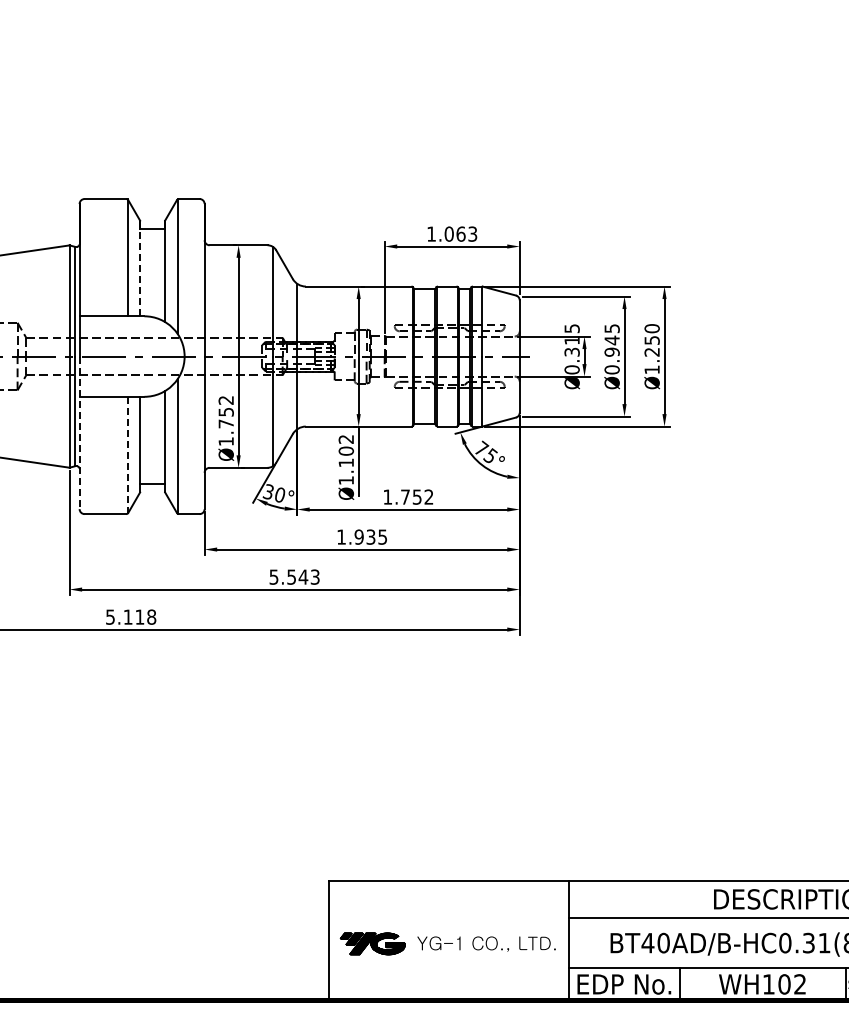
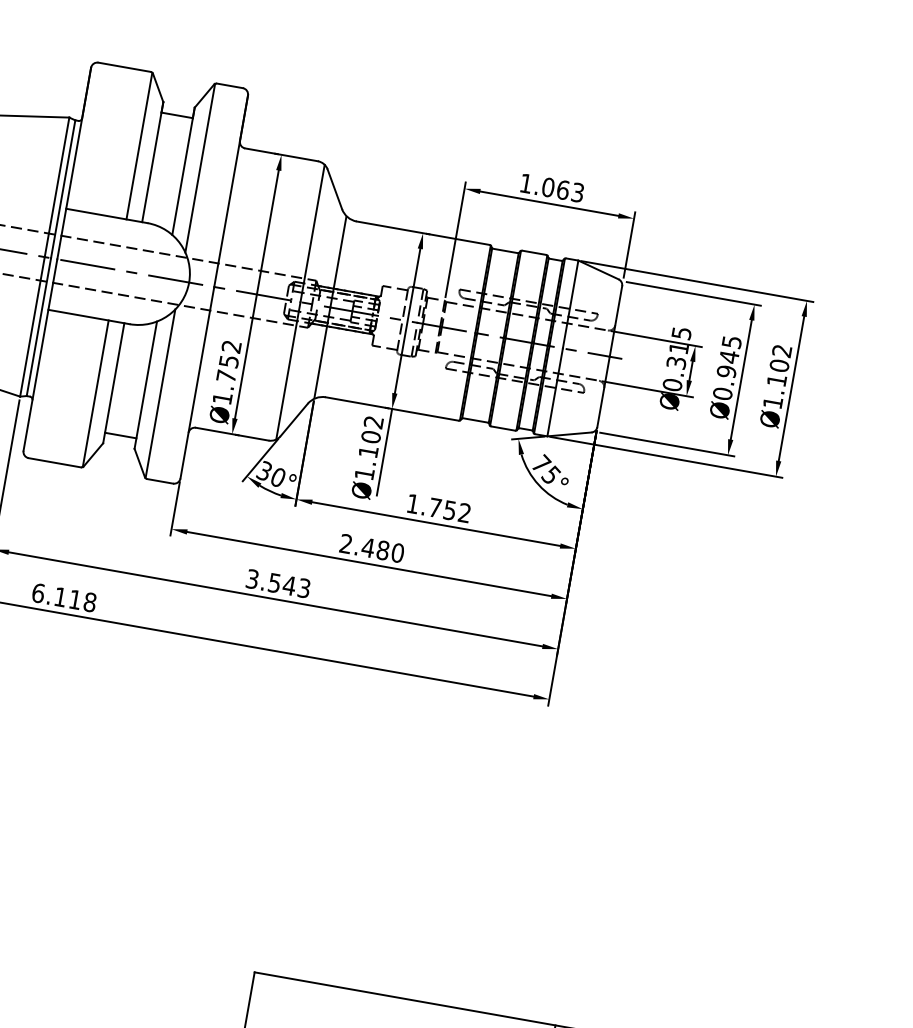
line: (140, 268) -> (153, 162), dashed -> solid
text: (651, 340) -> (778, 365), Ø1.250 -> Ø1.102
line: (79, 433) -> (40, 355), dashed -> solid
line: (127, 454) -> (95, 392), dashed -> solid
text: (362, 536) -> (372, 547), 1.935 -> 2.480
text: (274, 576) -> (253, 578), 5.543 -> 3.543
text: (110, 616) -> (38, 592), 5.118 -> 6.118

